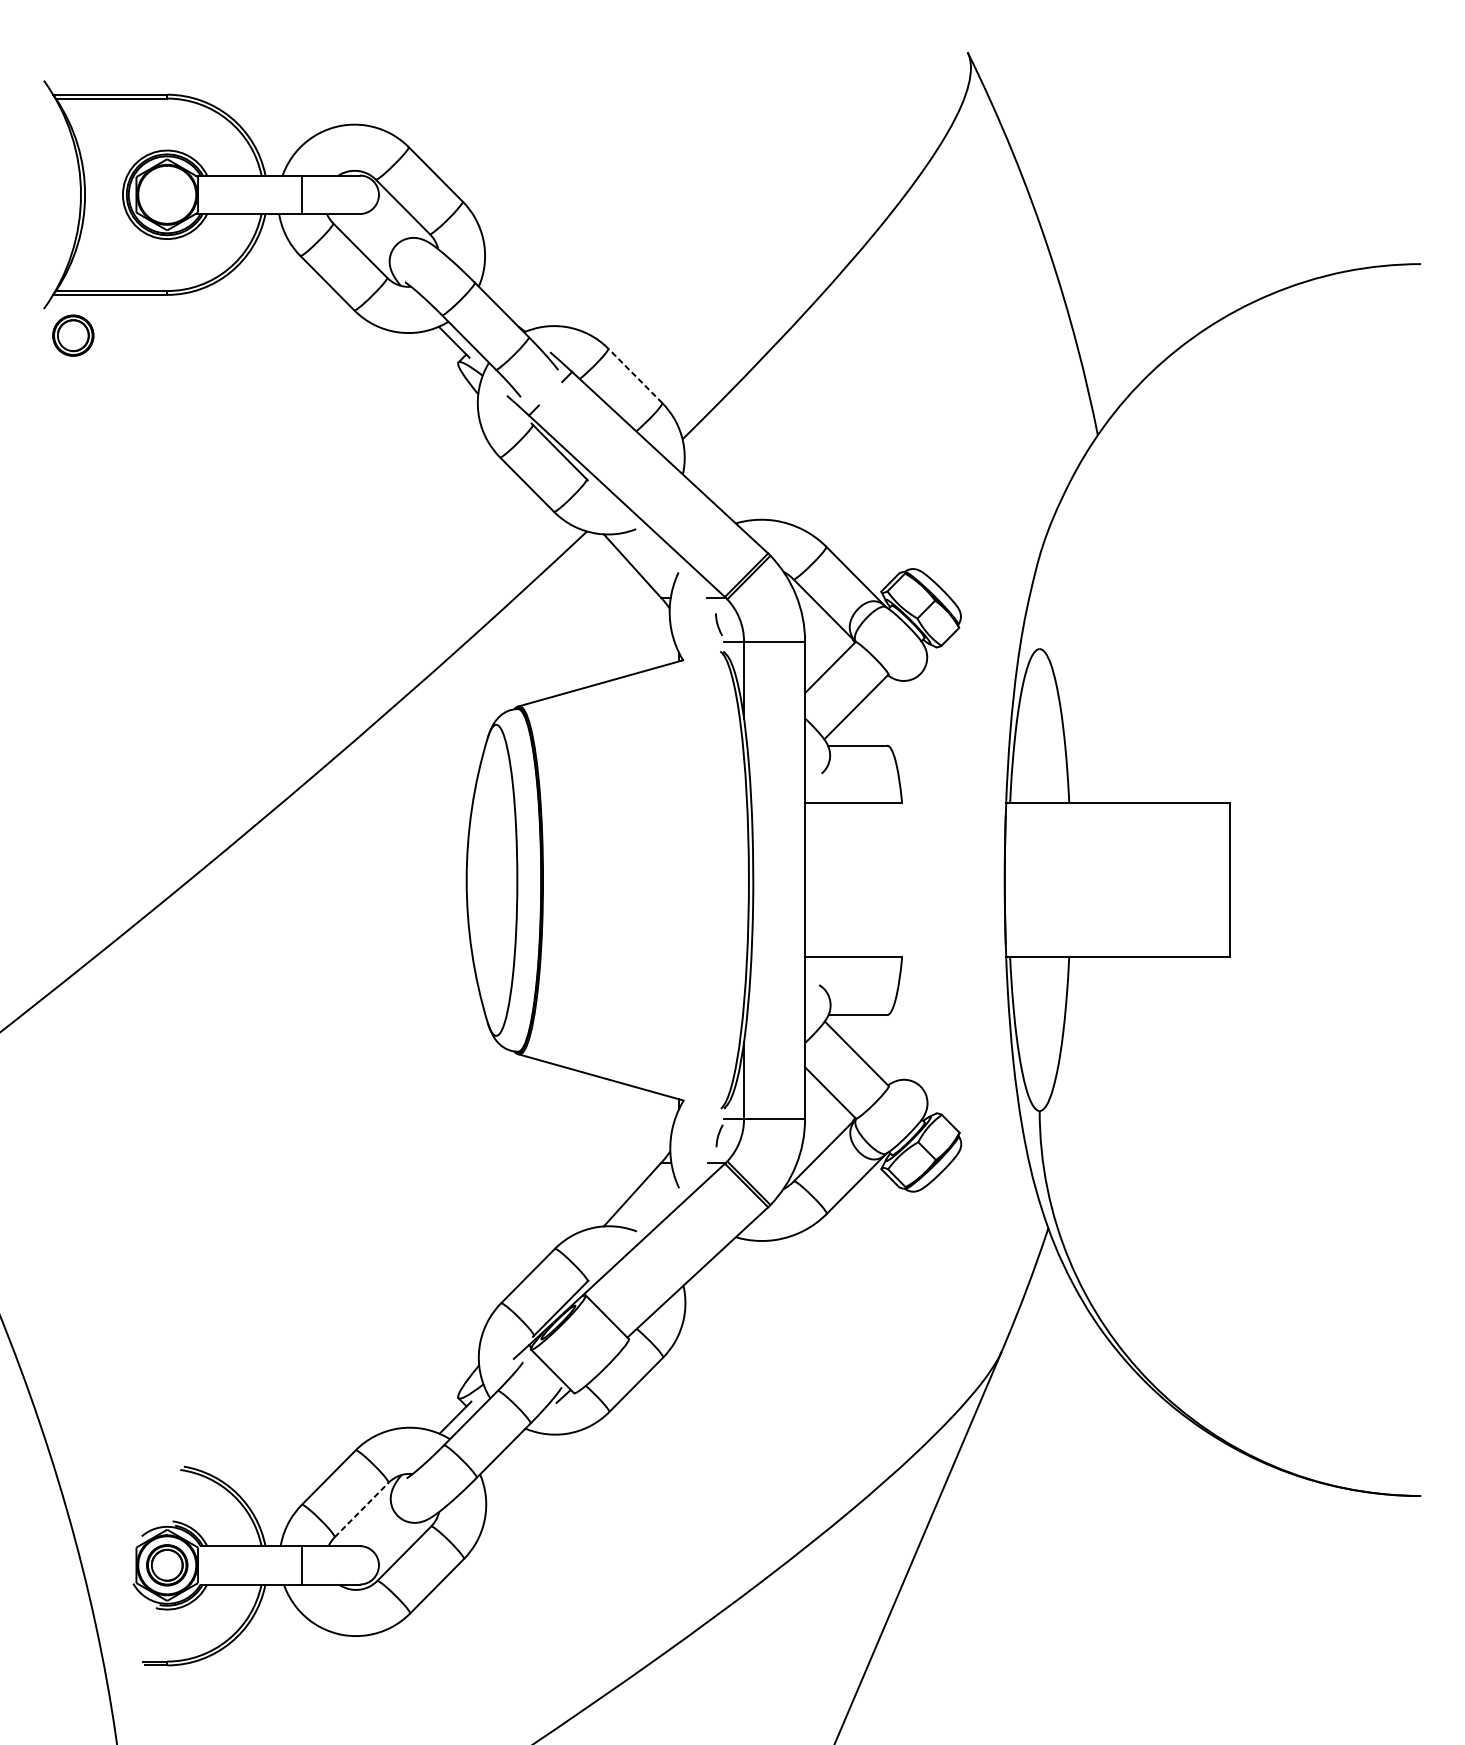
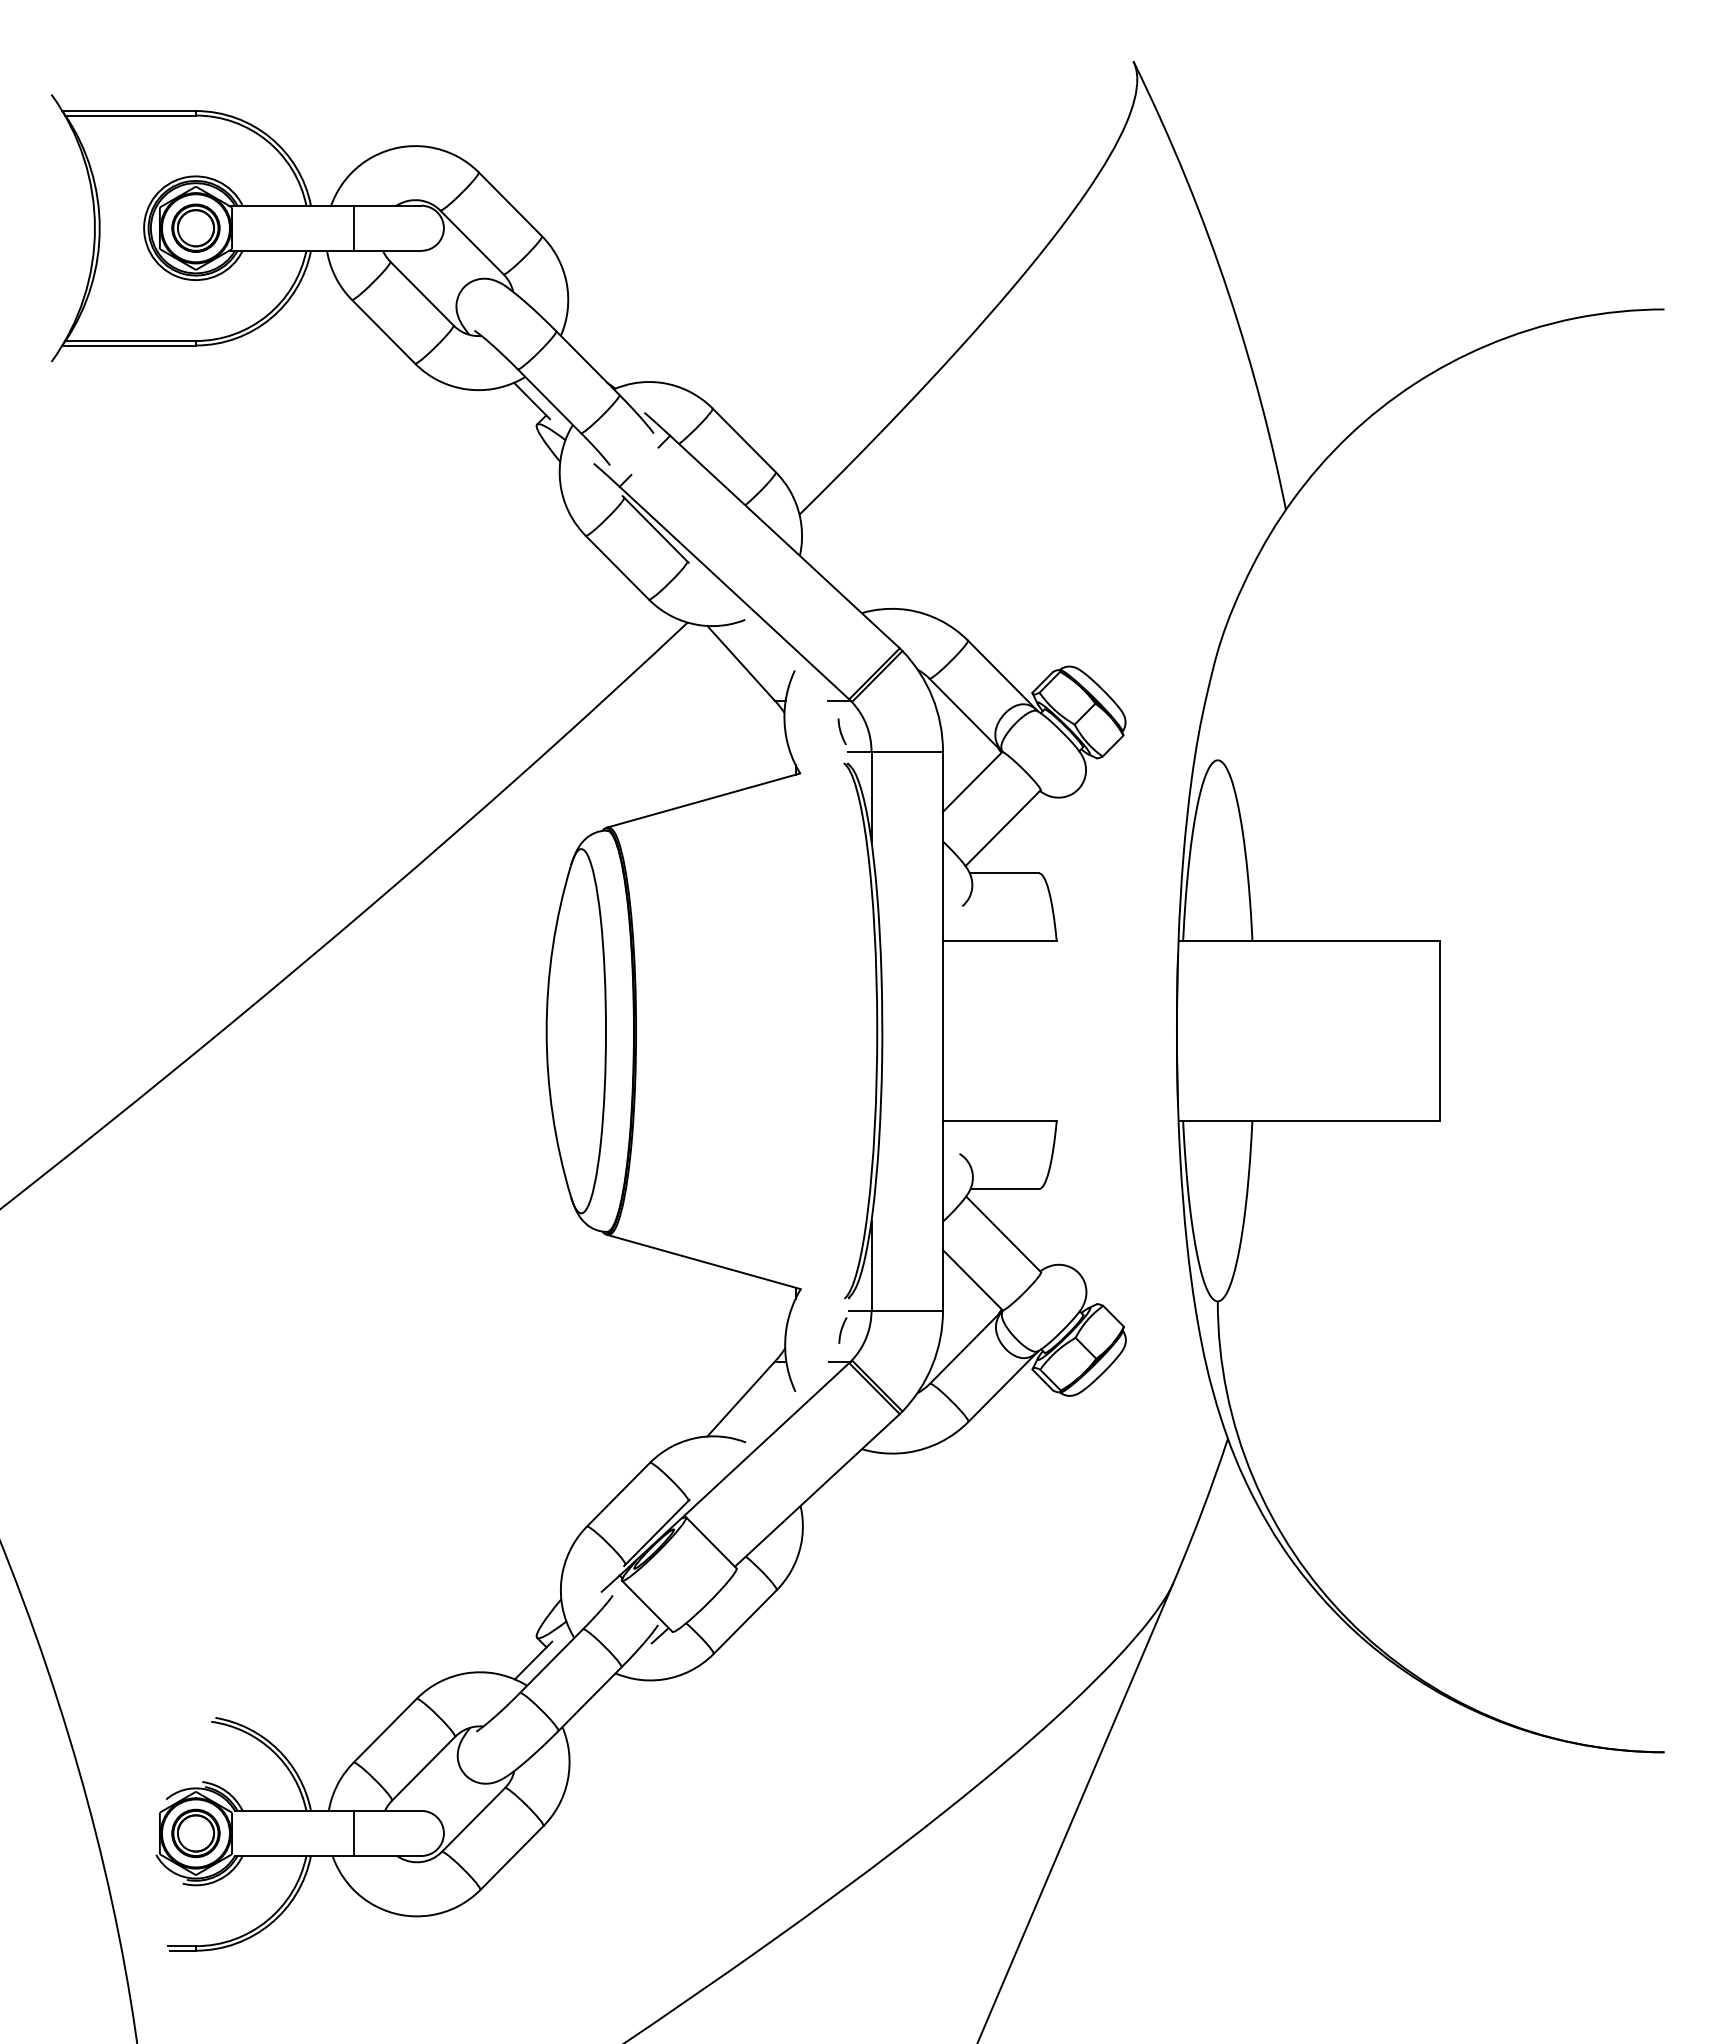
part: (72, 335) -> (195, 227), moved
line: (635, 376) -> (744, 440), dashed -> solid
line: (361, 1509) -> (423, 1768), dashed -> solid

